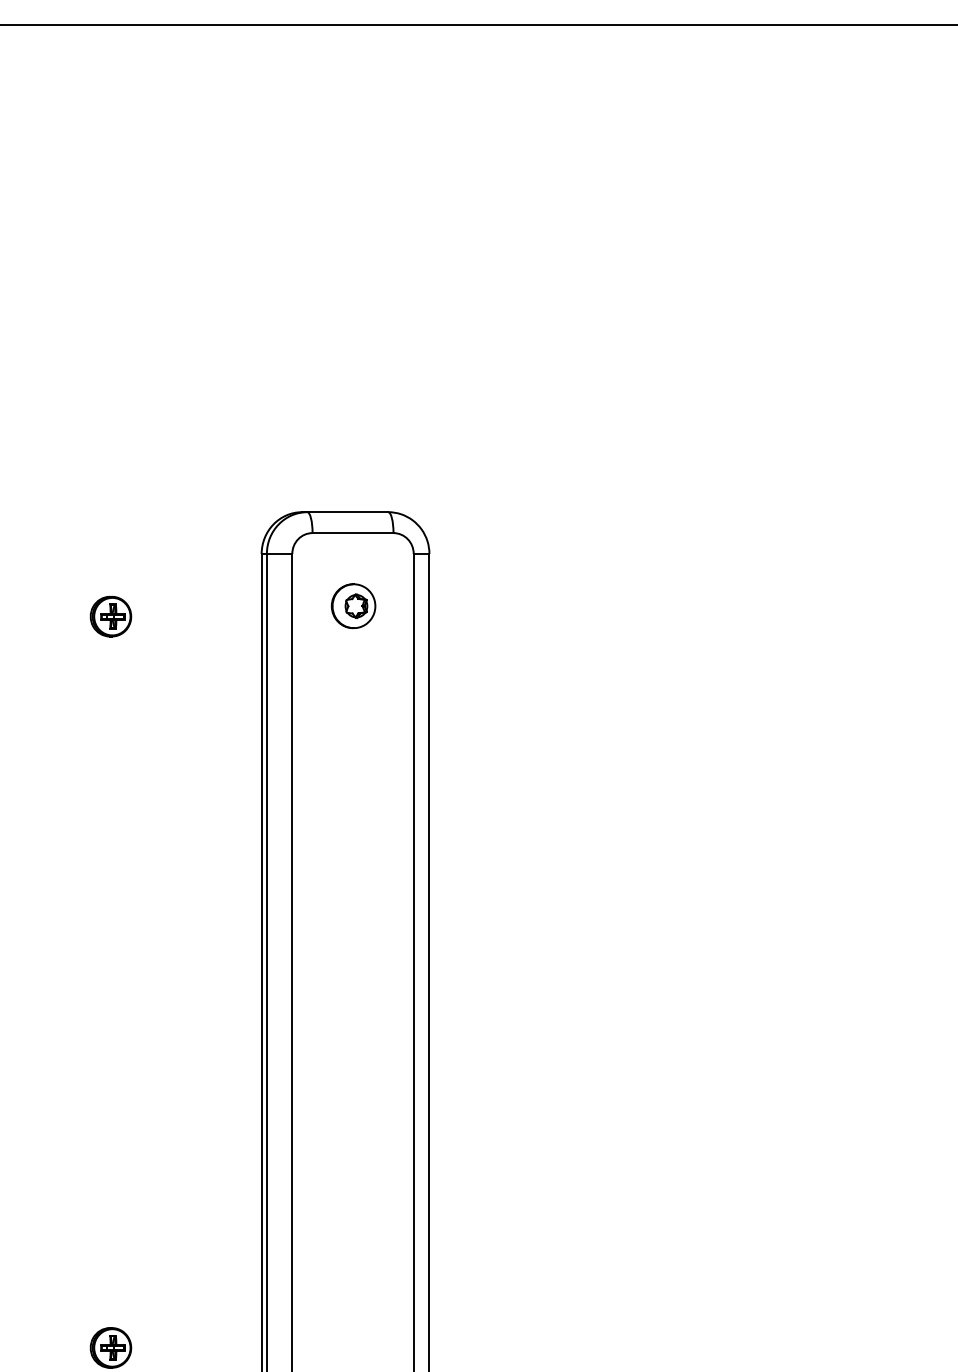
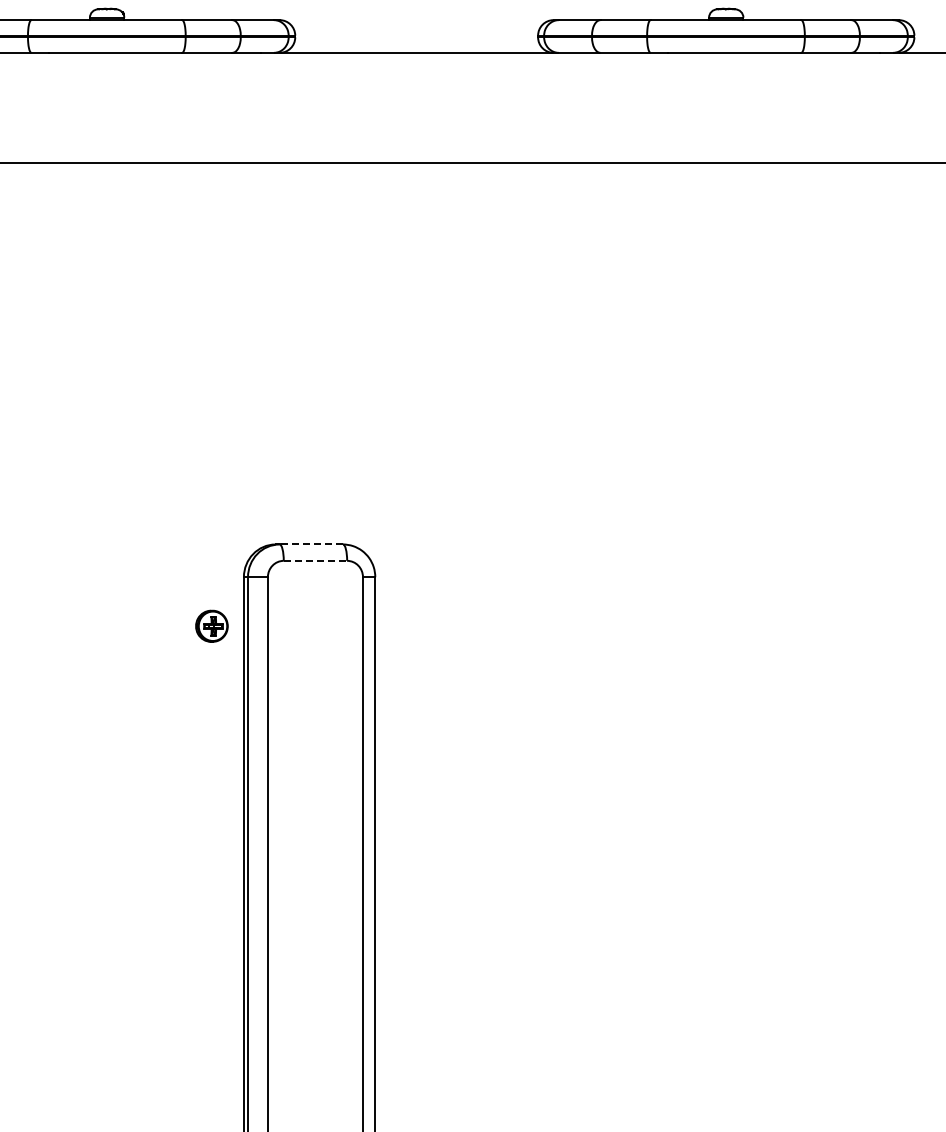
line: (347, 512) -> (311, 544), solid -> dashed
line: (353, 532) -> (315, 560), solid -> dashed
part: (353, 606) -> (315, 618), removed
part: (110, 615) -> (211, 625), moved

